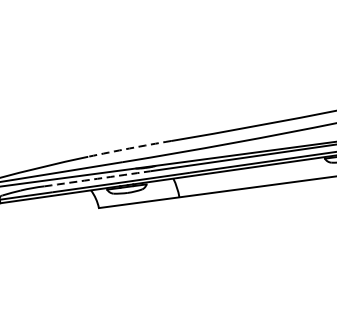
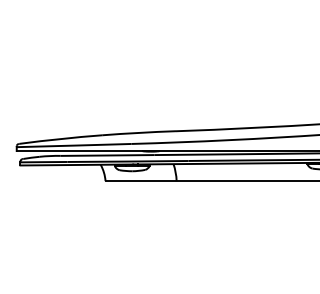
arc: (130, 147) -> (139, 132), dashed -> solid
arc: (97, 178) -> (107, 155), dashed -> solid

